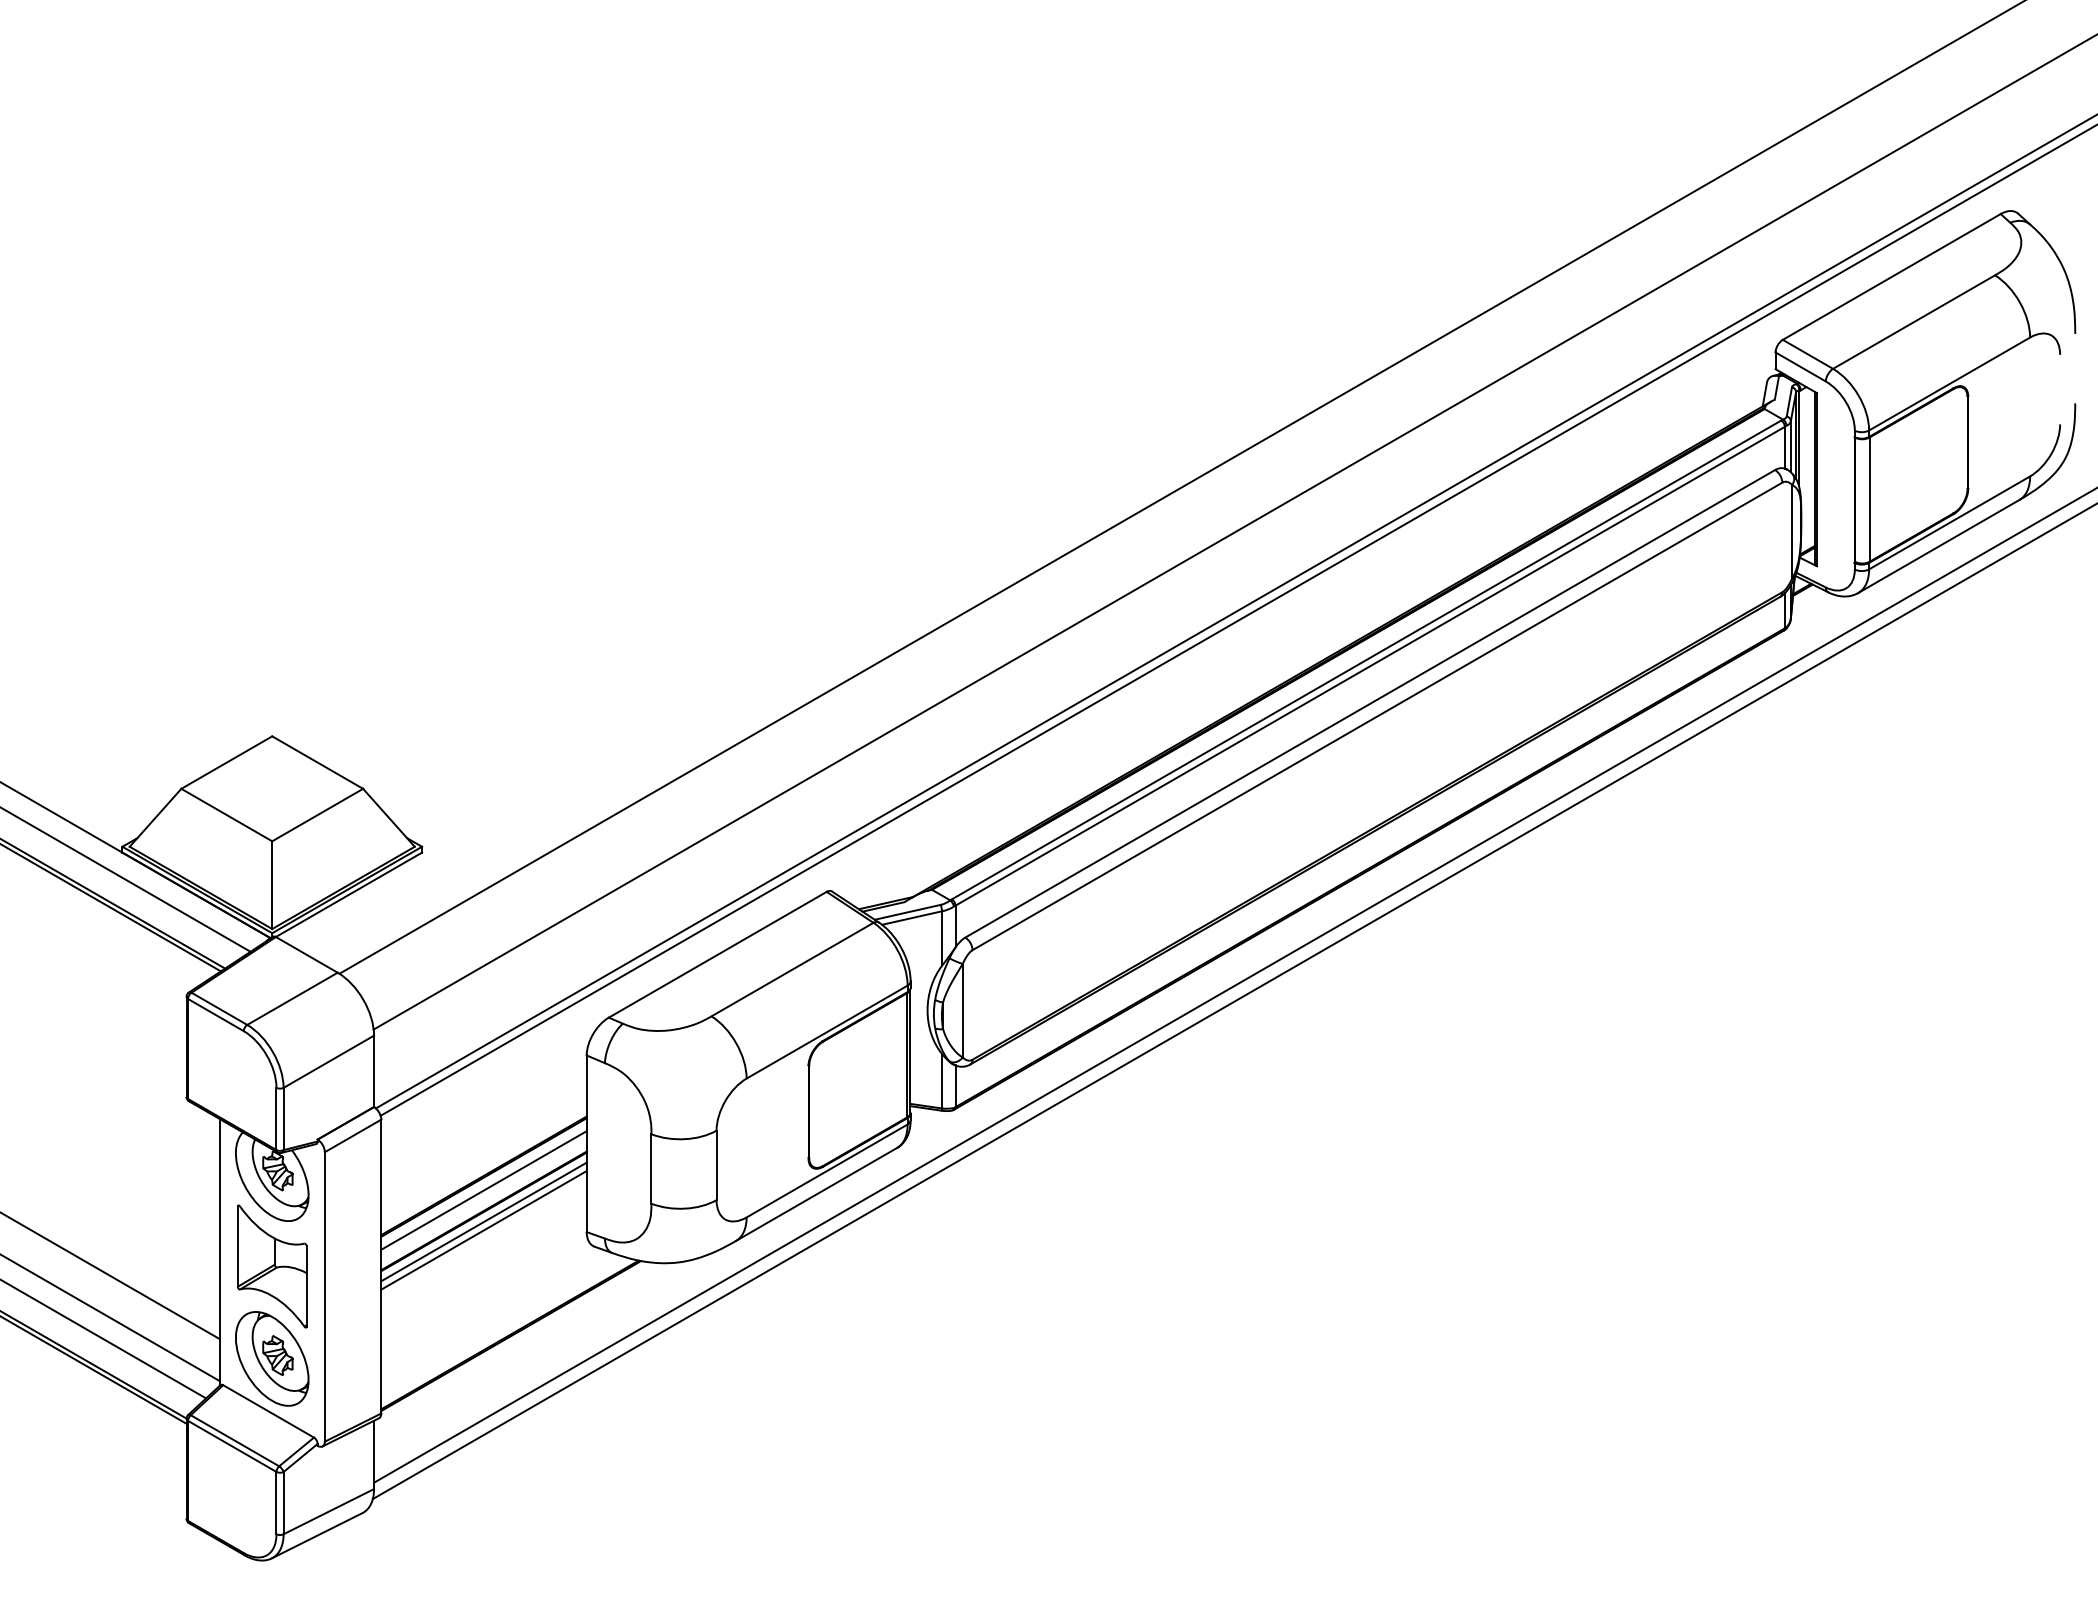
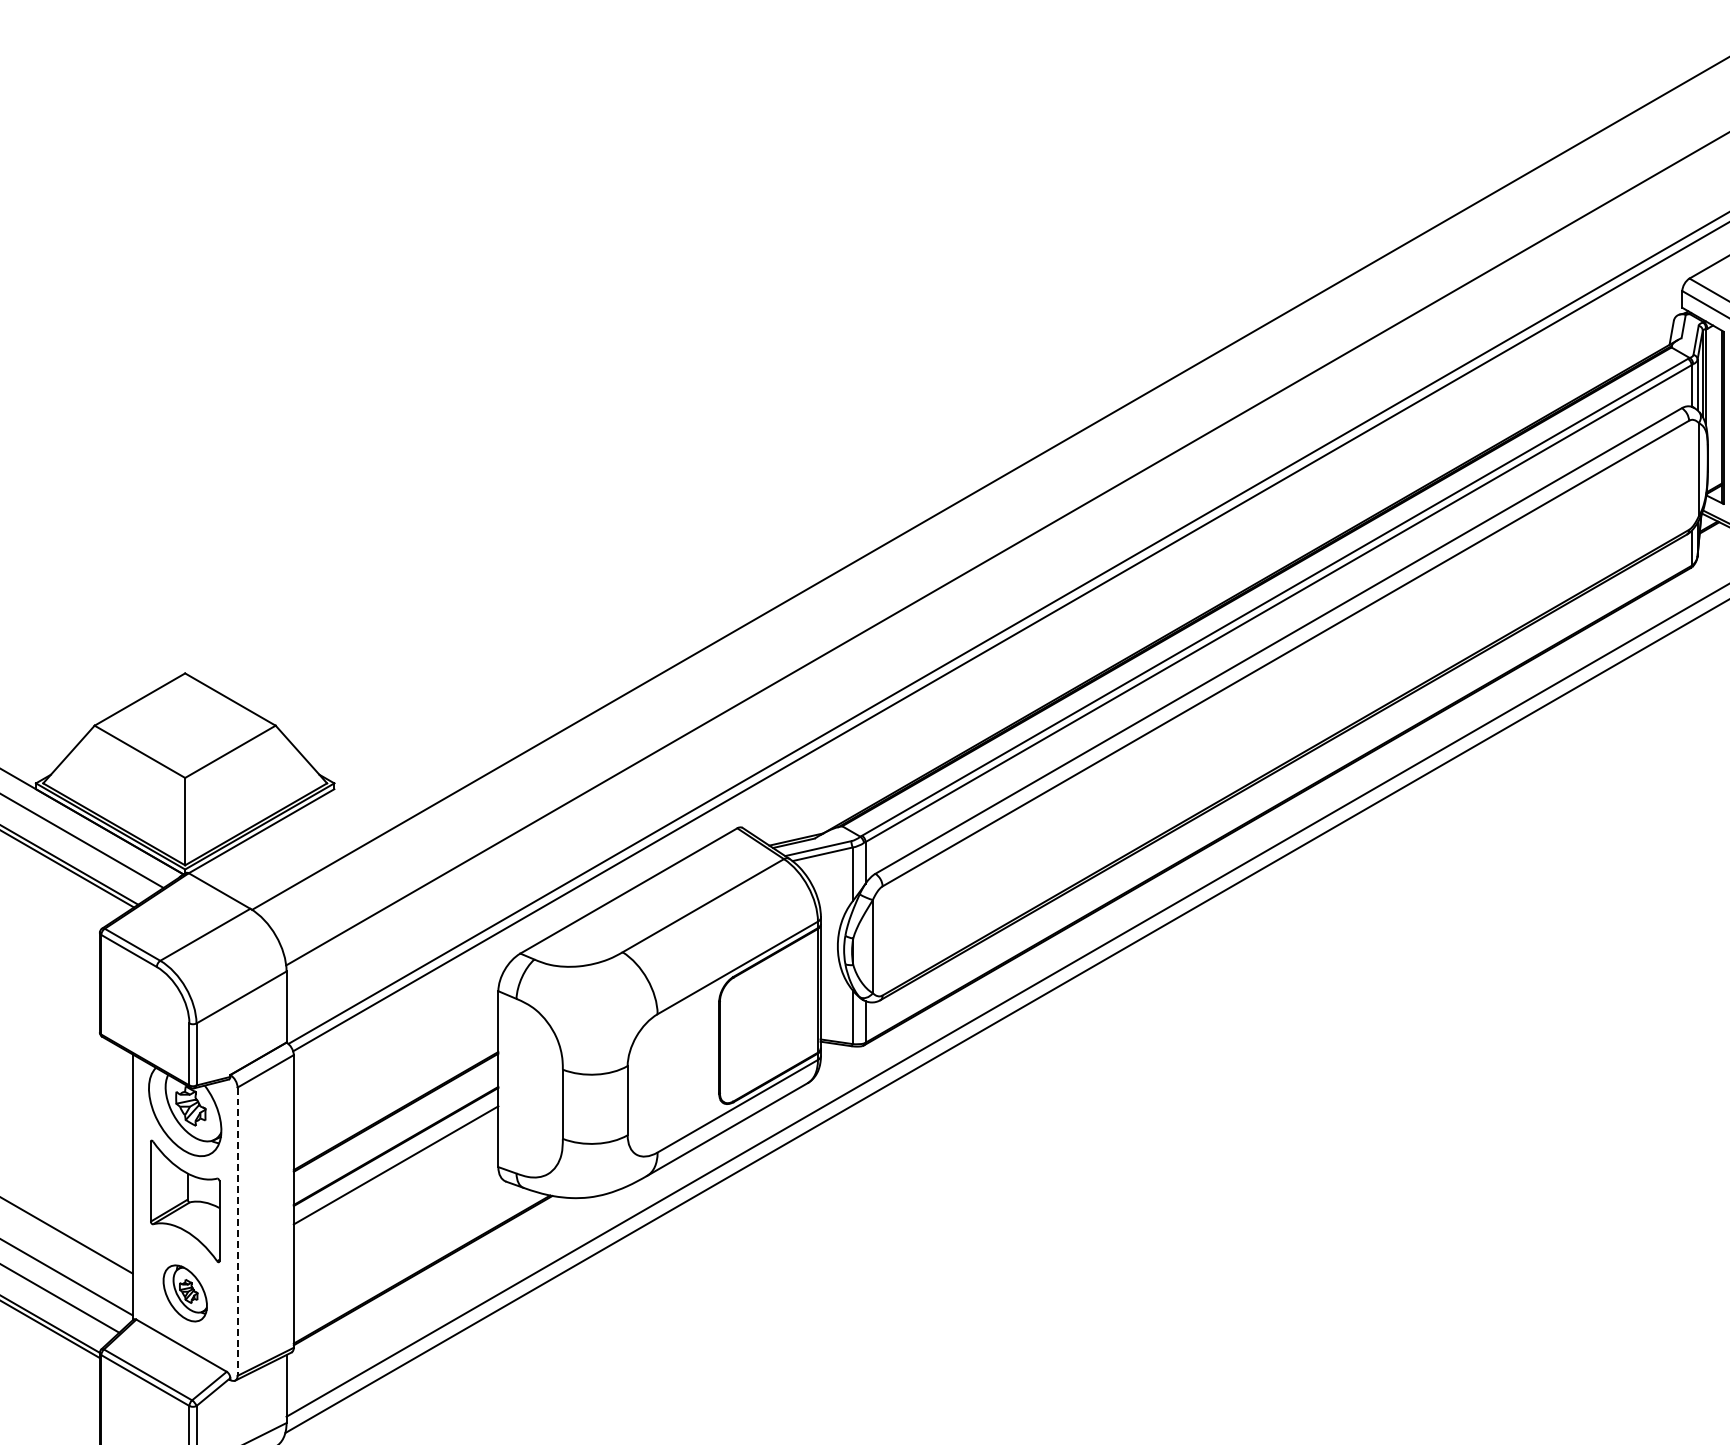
line: (483, 1190) -> (395, 1125), removed
line: (483, 1221) -> (395, 1156), removed
line: (324, 1296) -> (237, 1231), solid -> dashed
part: (272, 1358) -> (185, 1293), size x0.6

